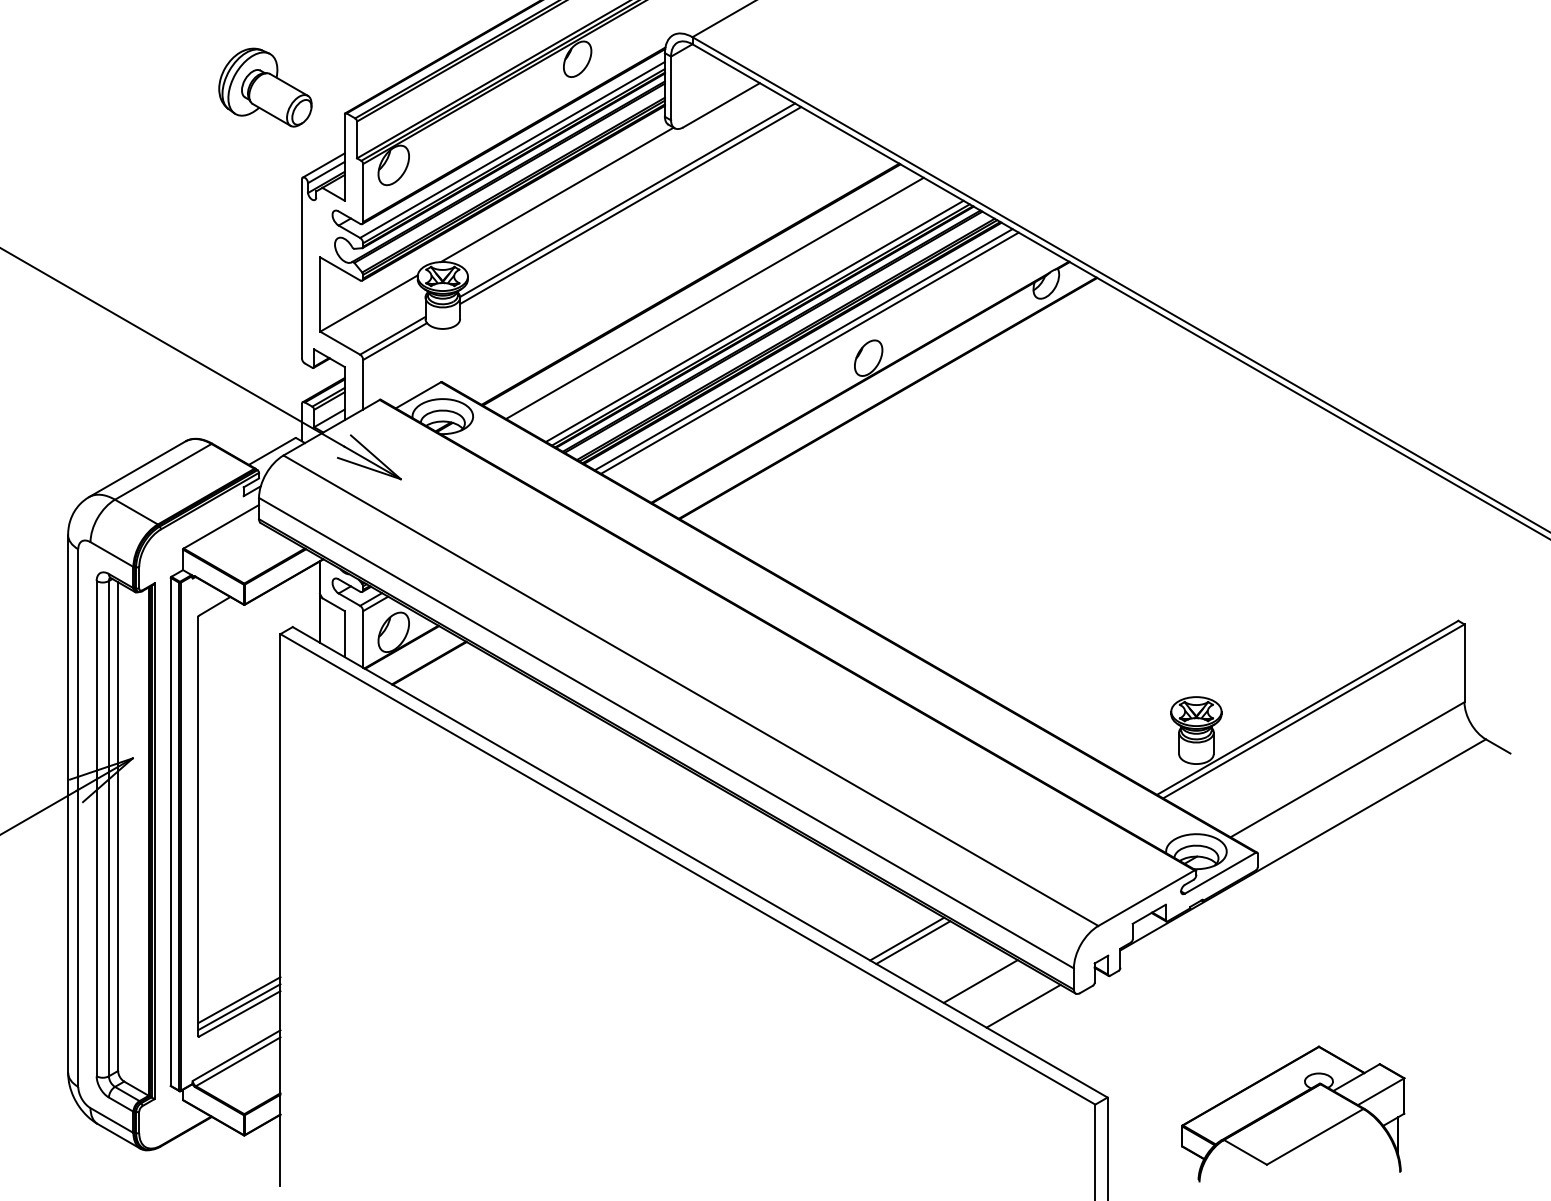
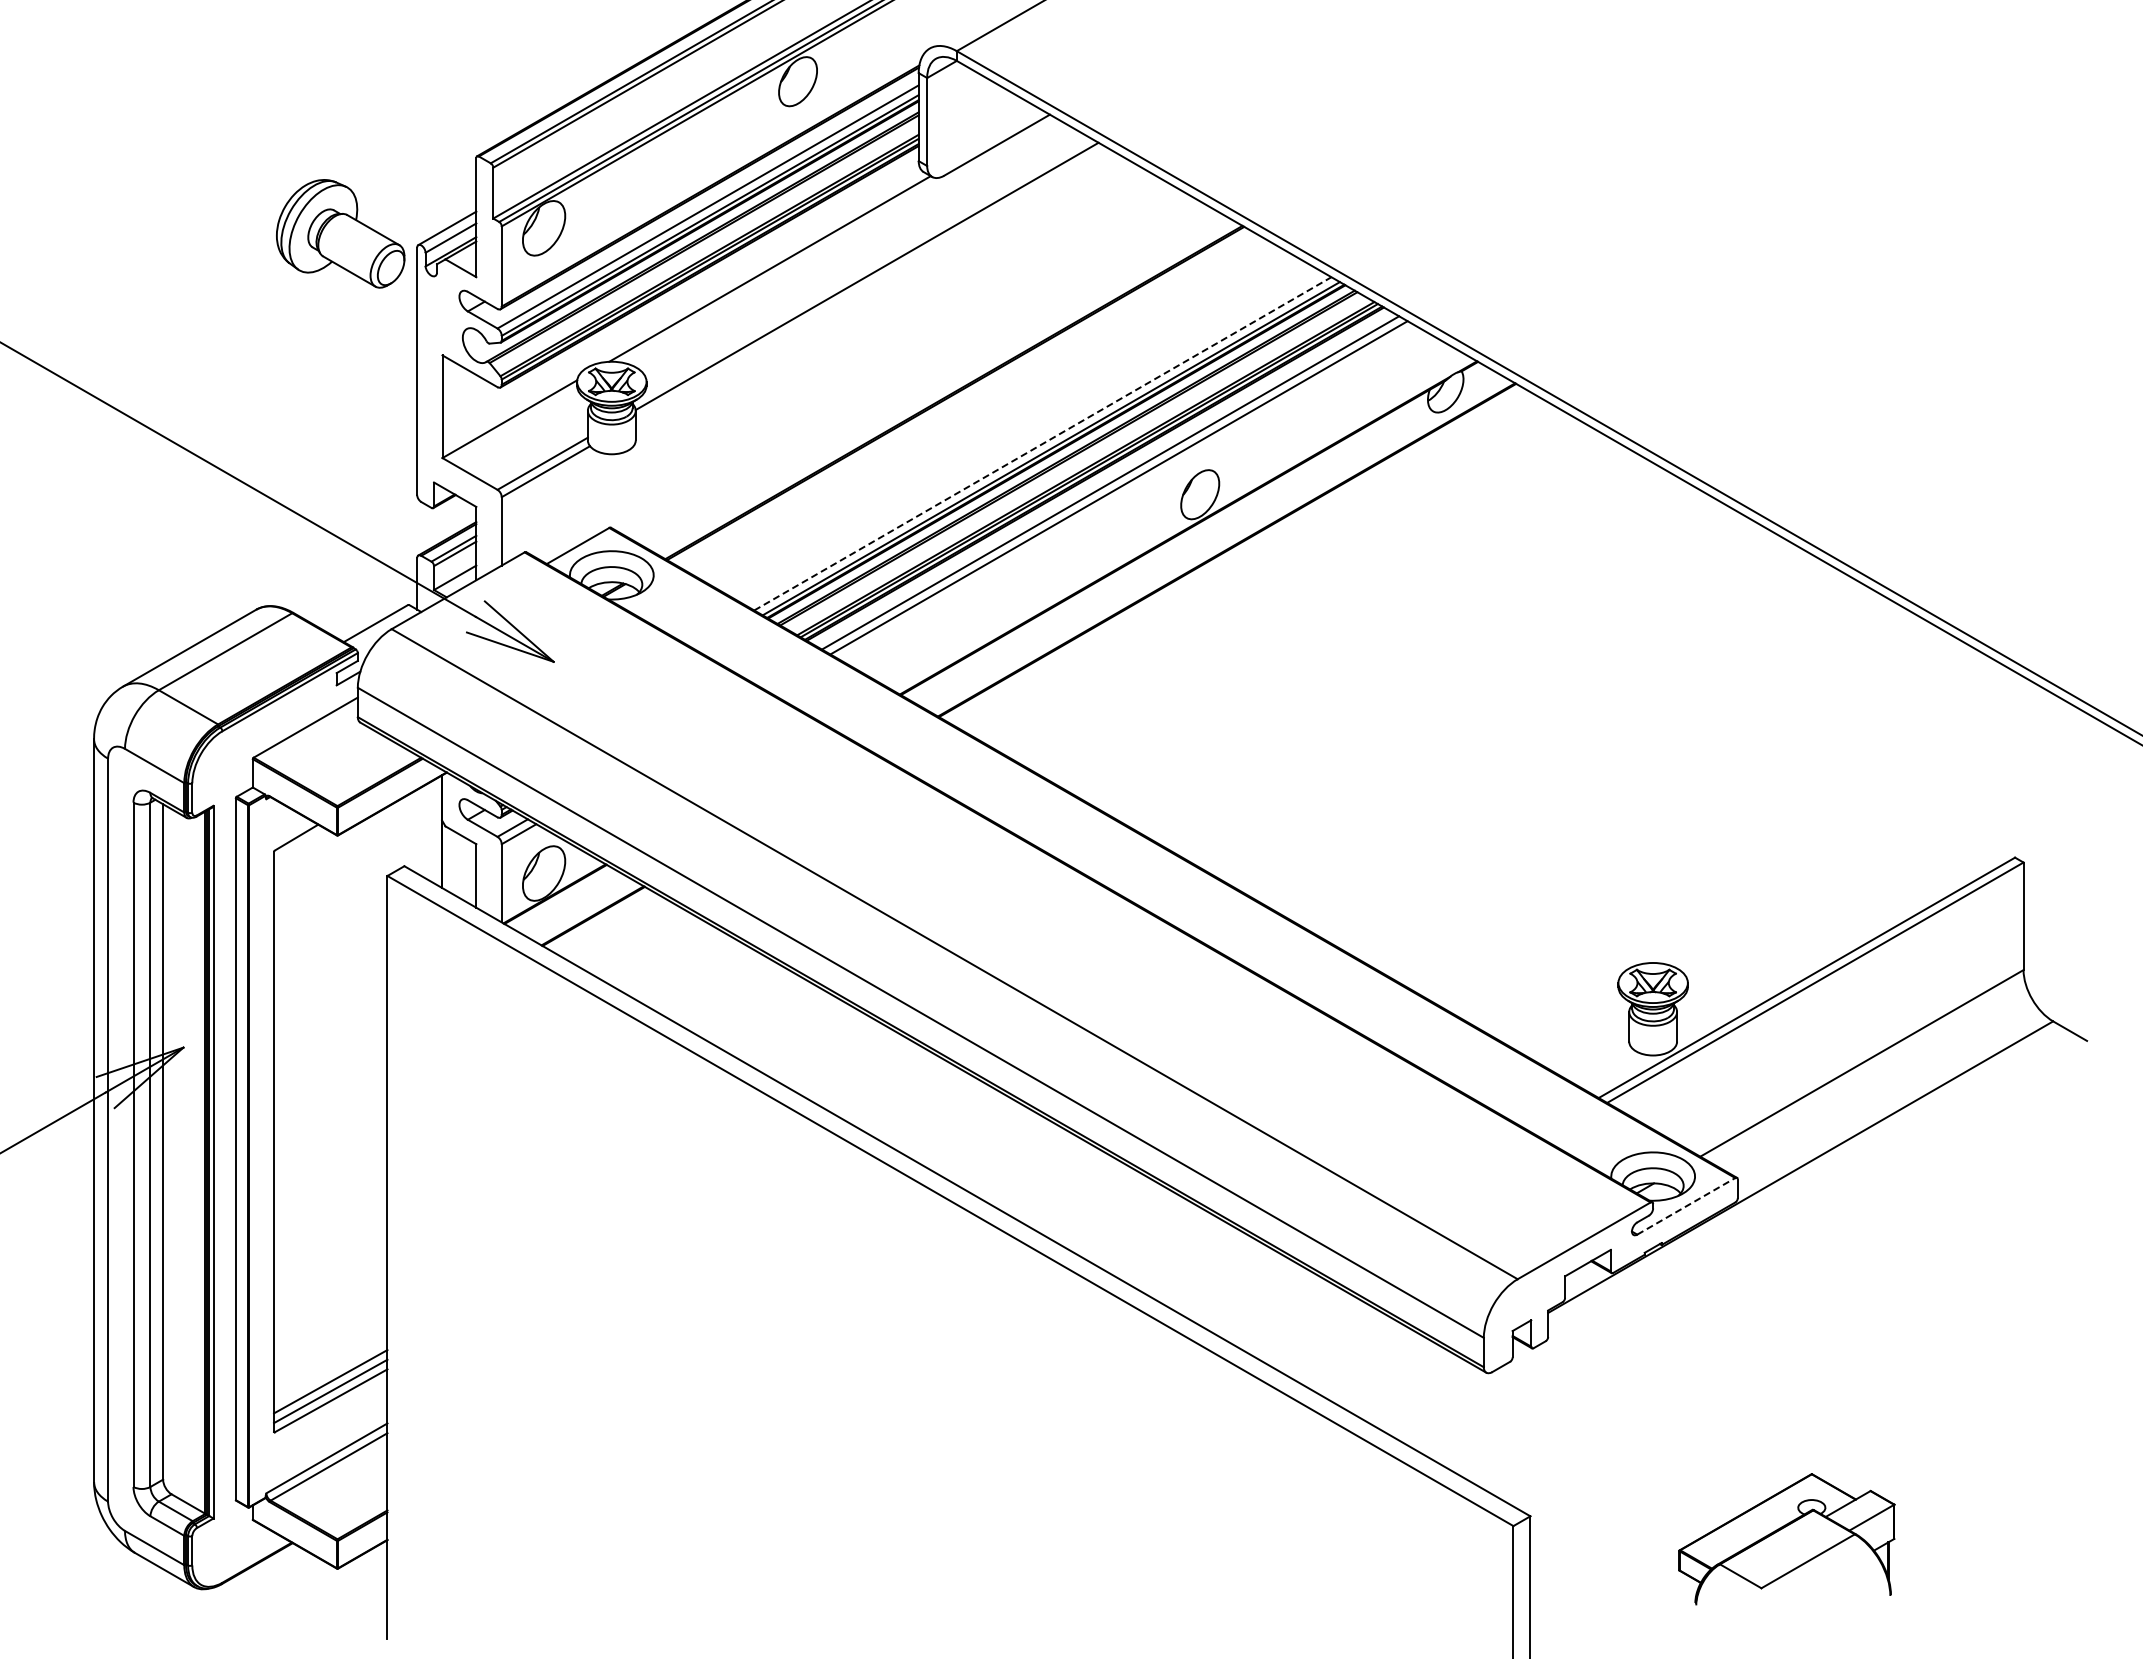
part: (265, 87) -> (340, 233), moved
line: (630, 205) -> (871, 283), removed
line: (714, 297) -> (987, 411), removed
line: (755, 321) -> (1043, 443), solid -> dashed
line: (1220, 873) -> (1686, 1206), solid -> dashed
line: (907, 938) -> (1253, 1296), removed
line: (913, 942) -> (1261, 1301), removed
line: (980, 981) -> (1354, 1355), removed
line: (1023, 1005) -> (1414, 1389), removed
part: (1292, 1114) -> (1786, 1539), size x0.7

